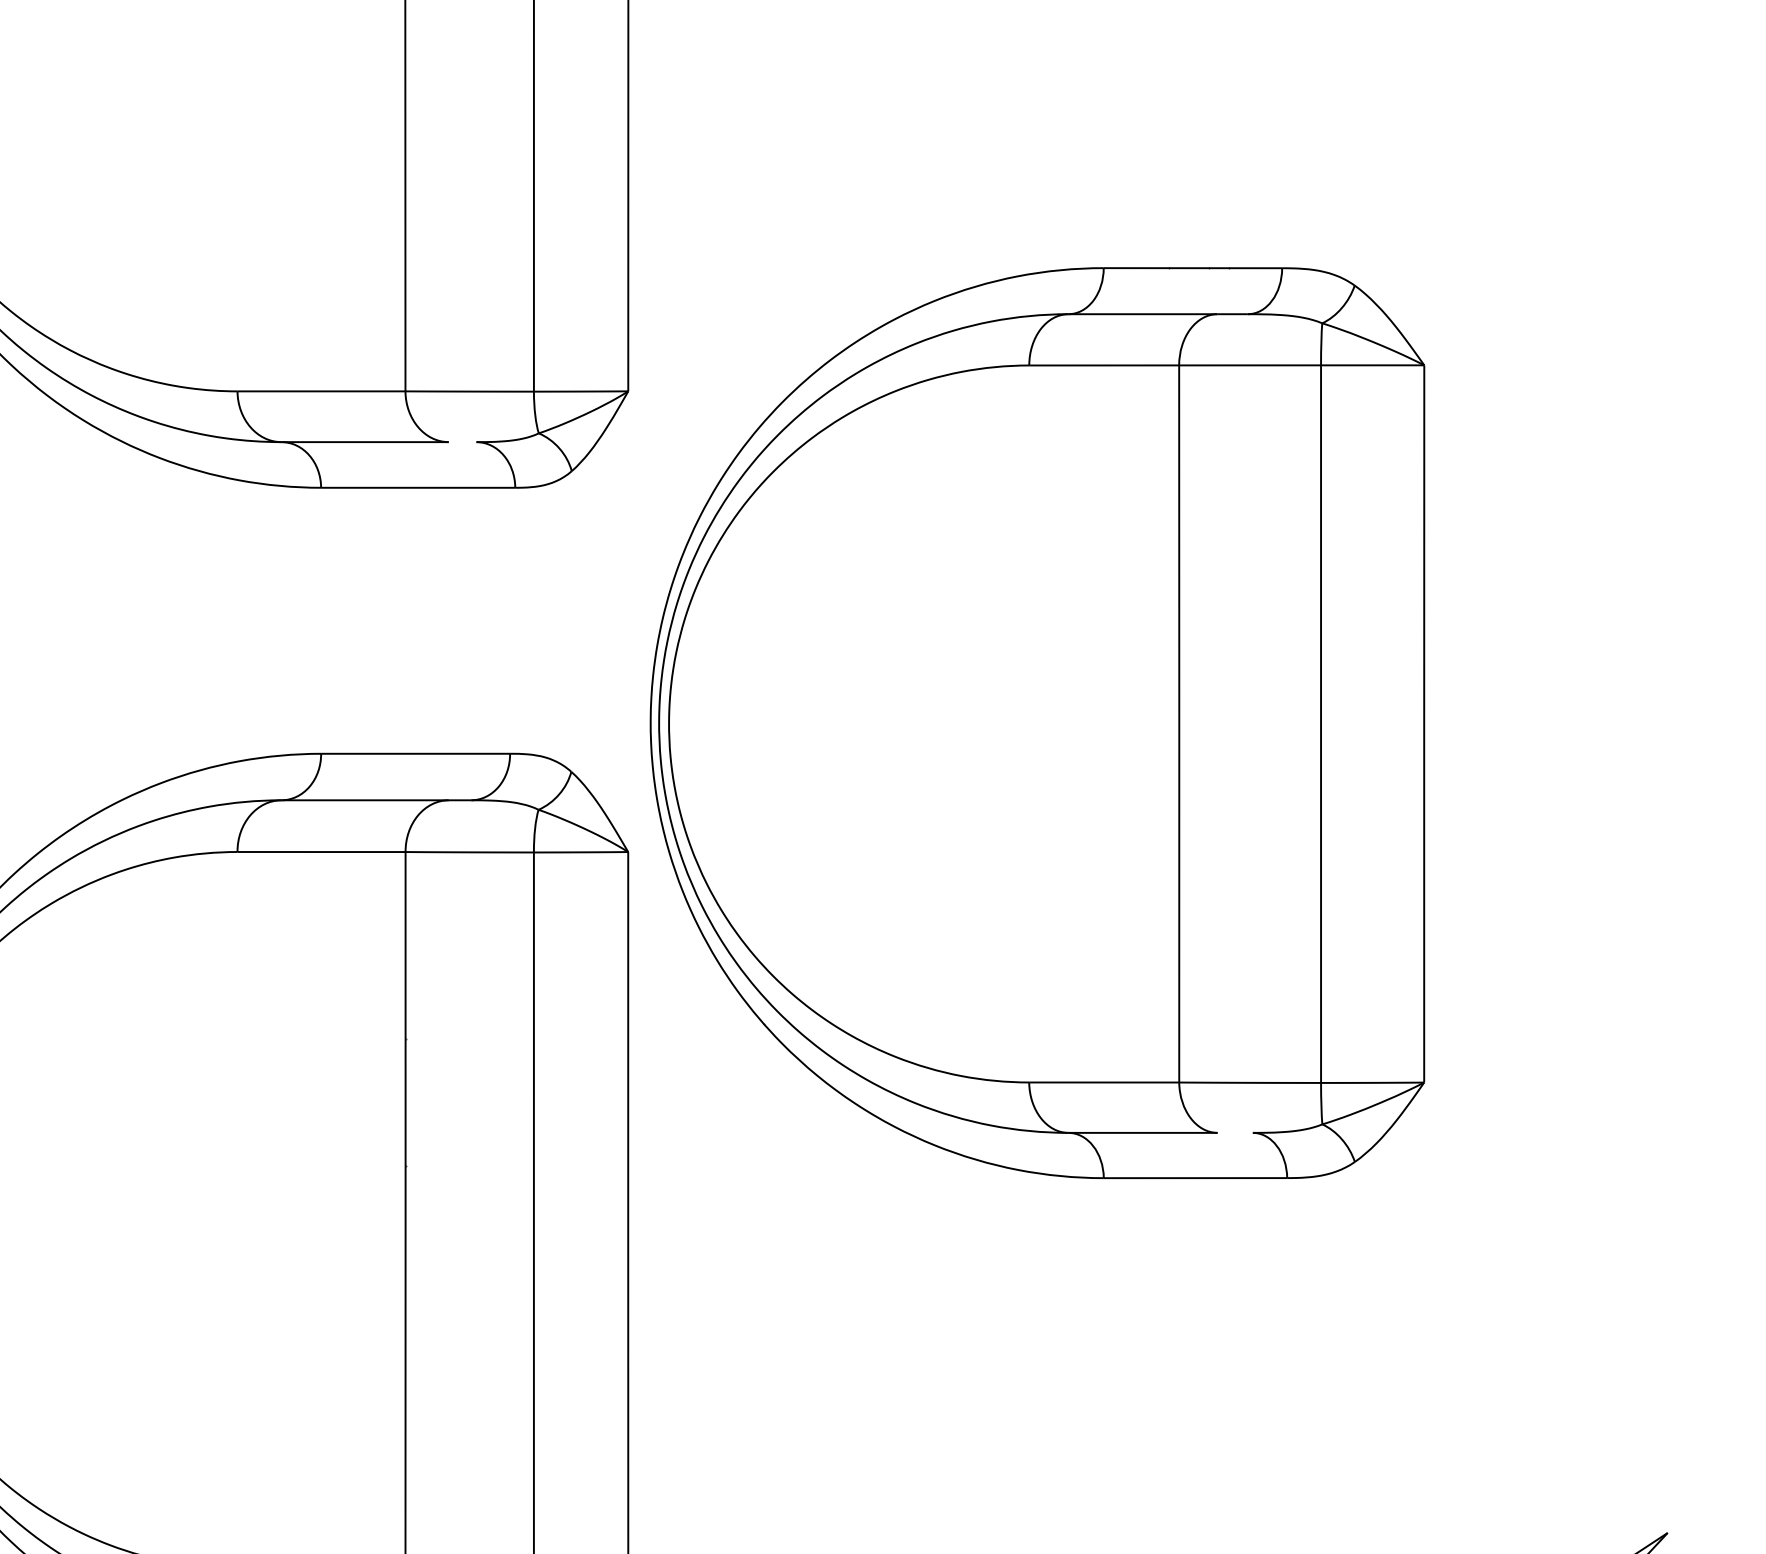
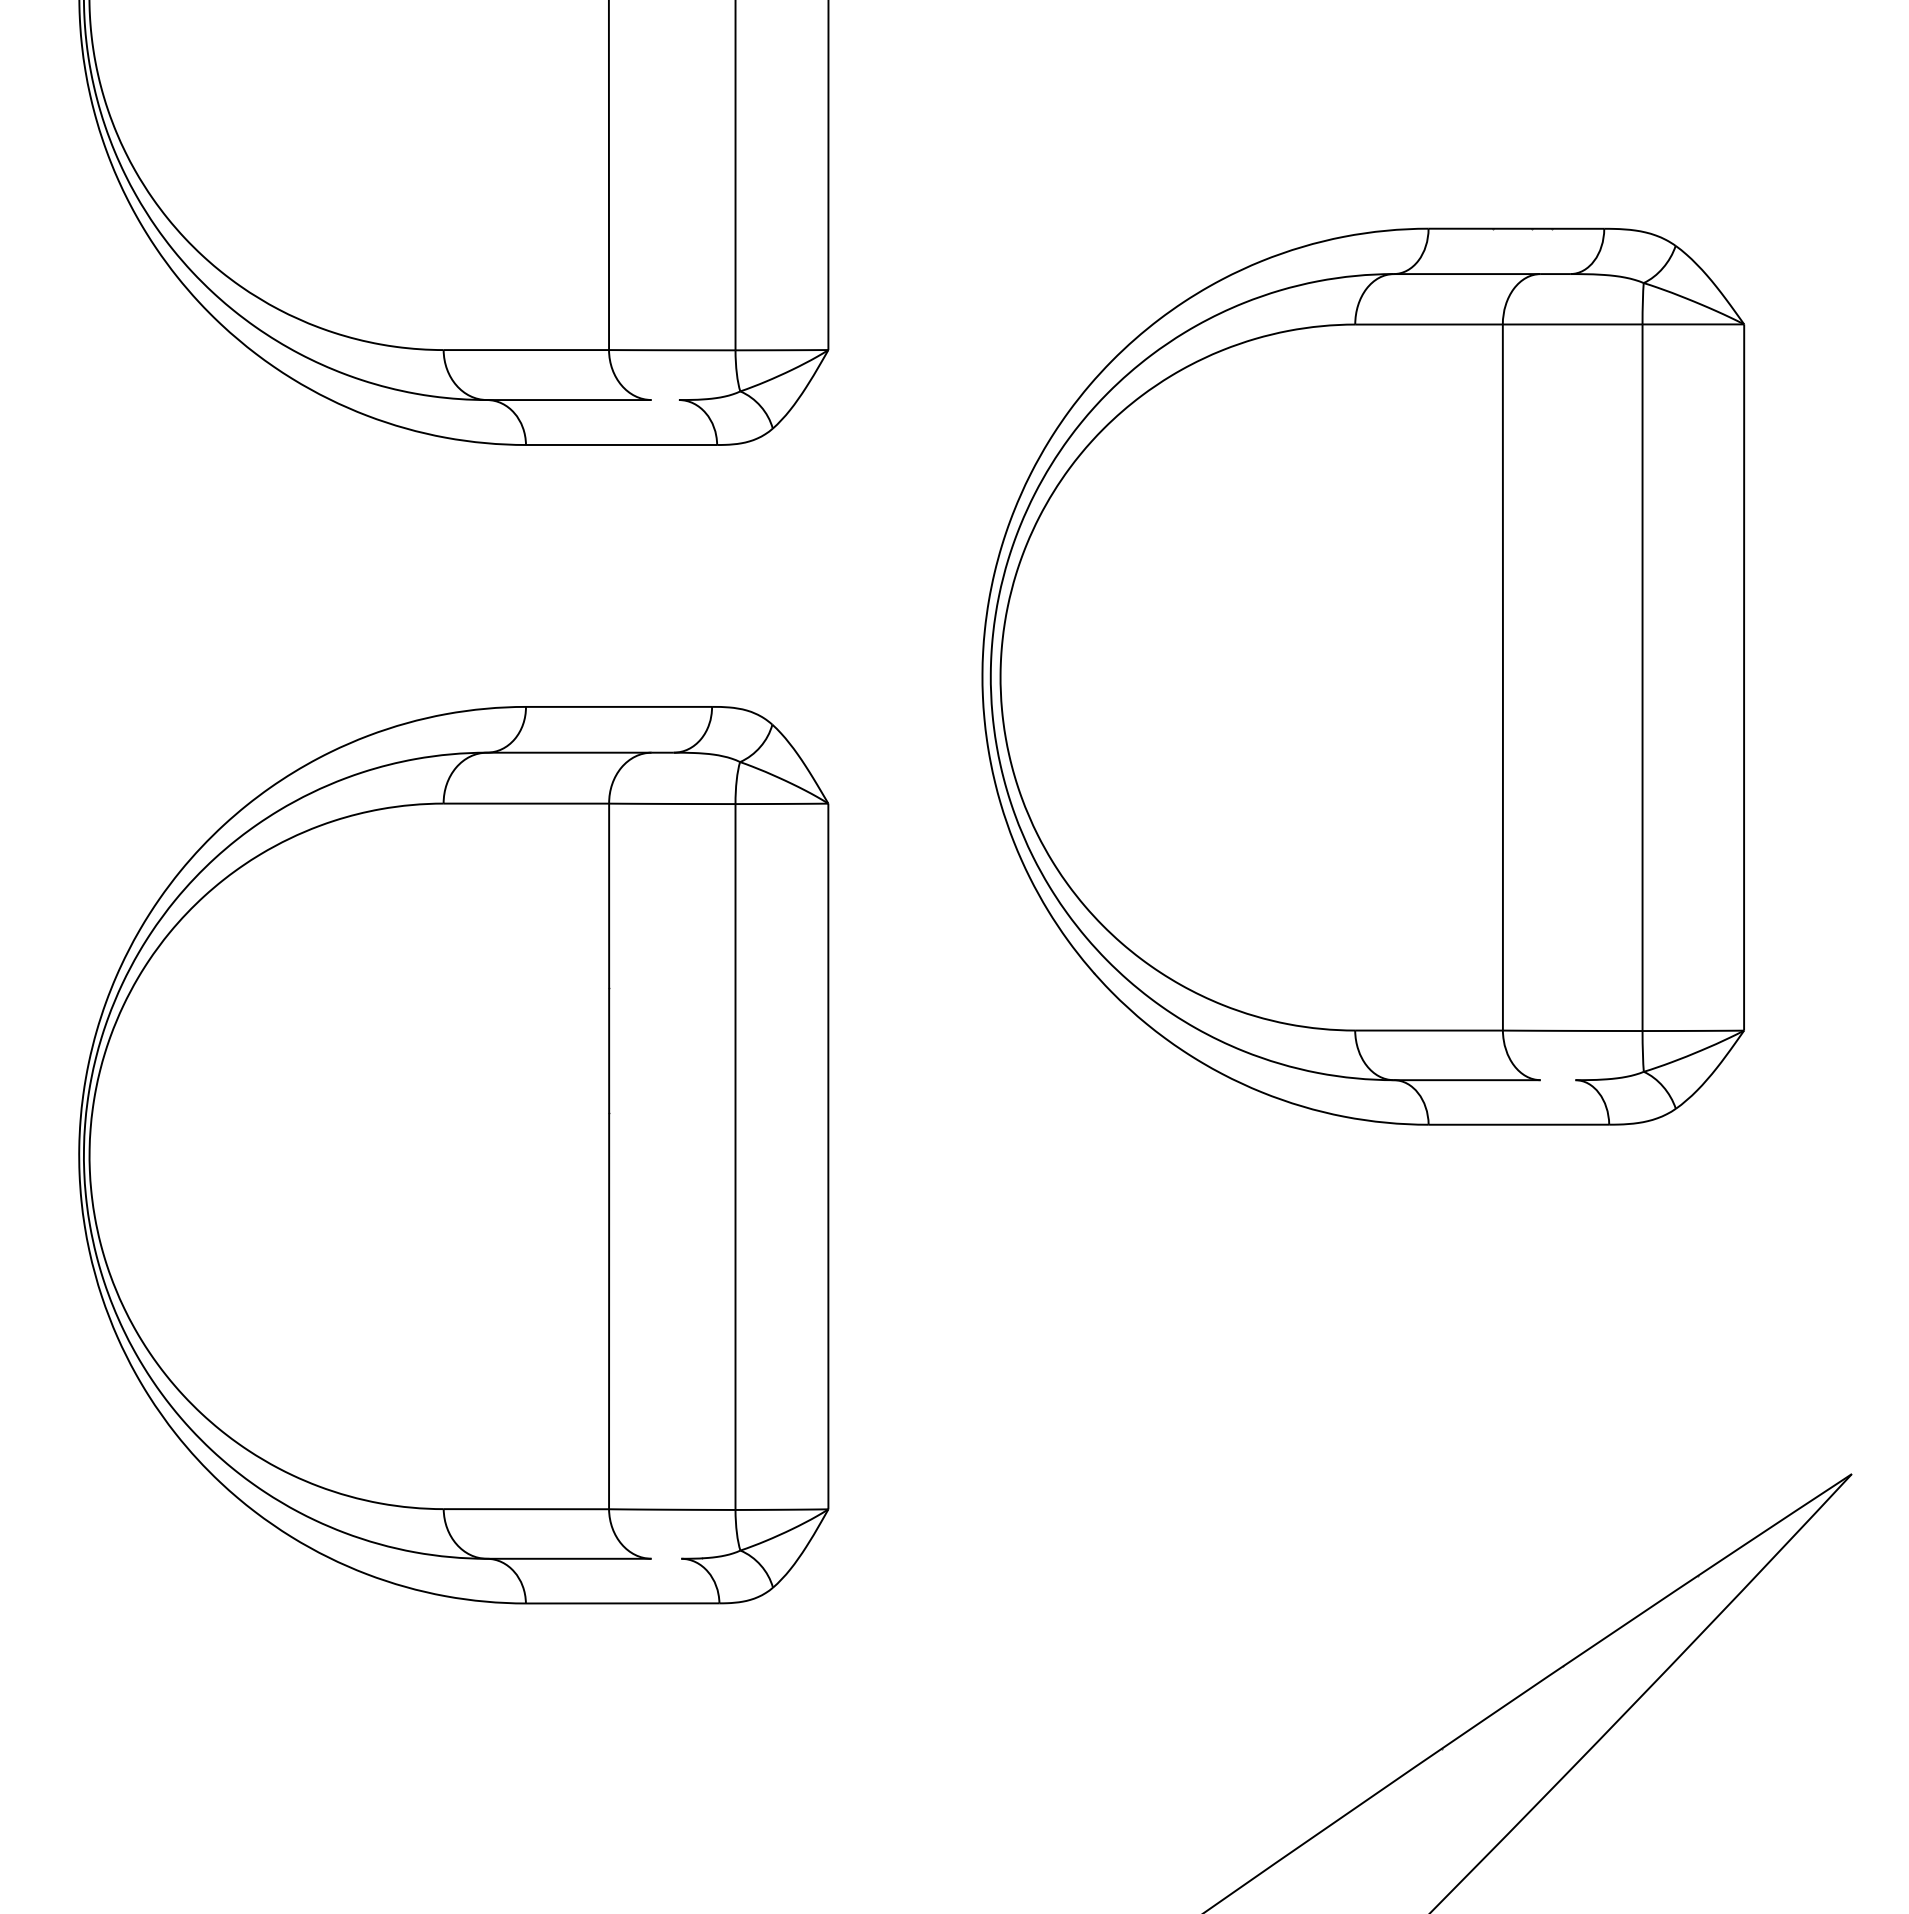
part: (1037, 722) -> (1363, 676), moved

